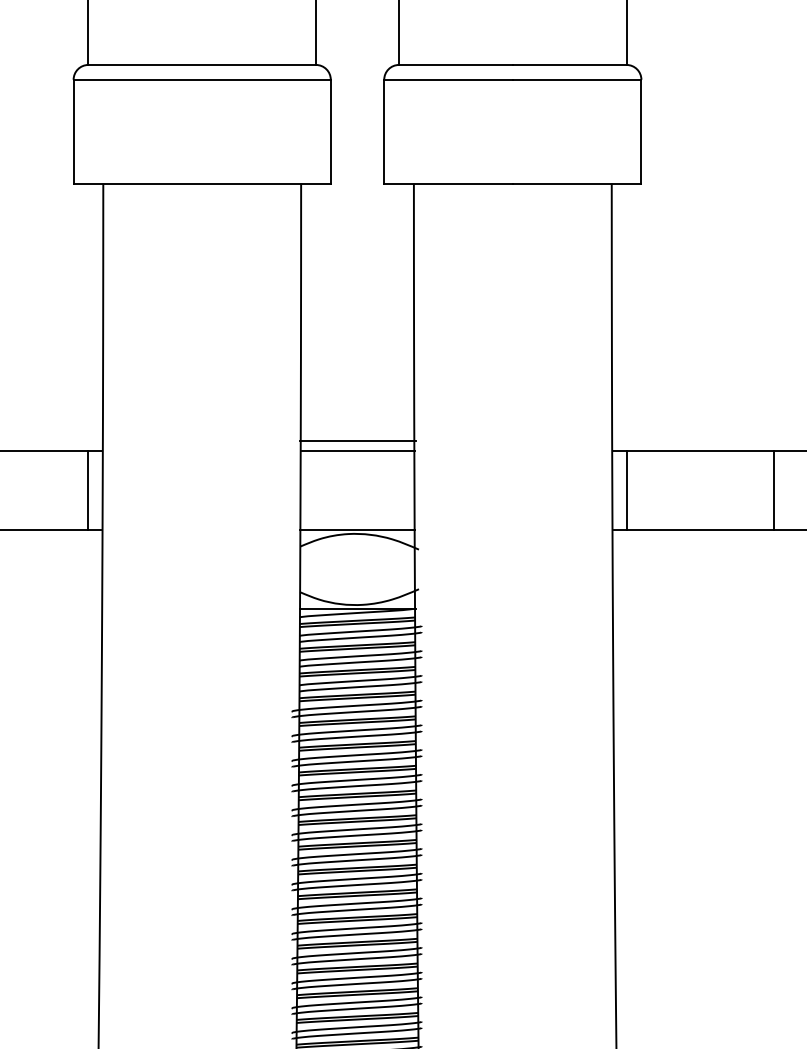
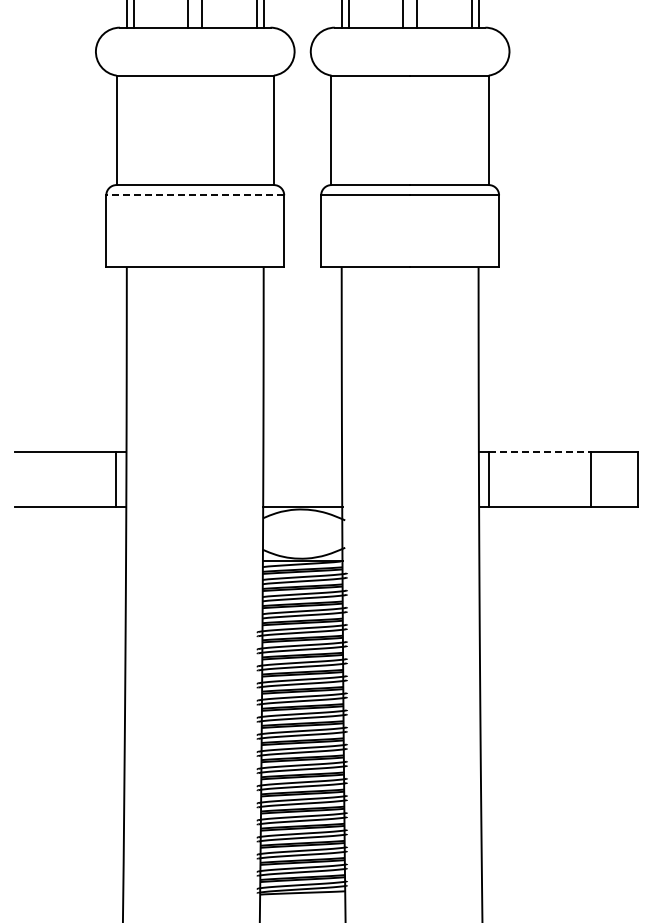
line: (202, 80) -> (195, 195), solid -> dashed
line: (357, 441) -> (302, 445), removed
line: (358, 450) -> (303, 451), removed
line: (699, 450) -> (539, 451), solid -> dashed

